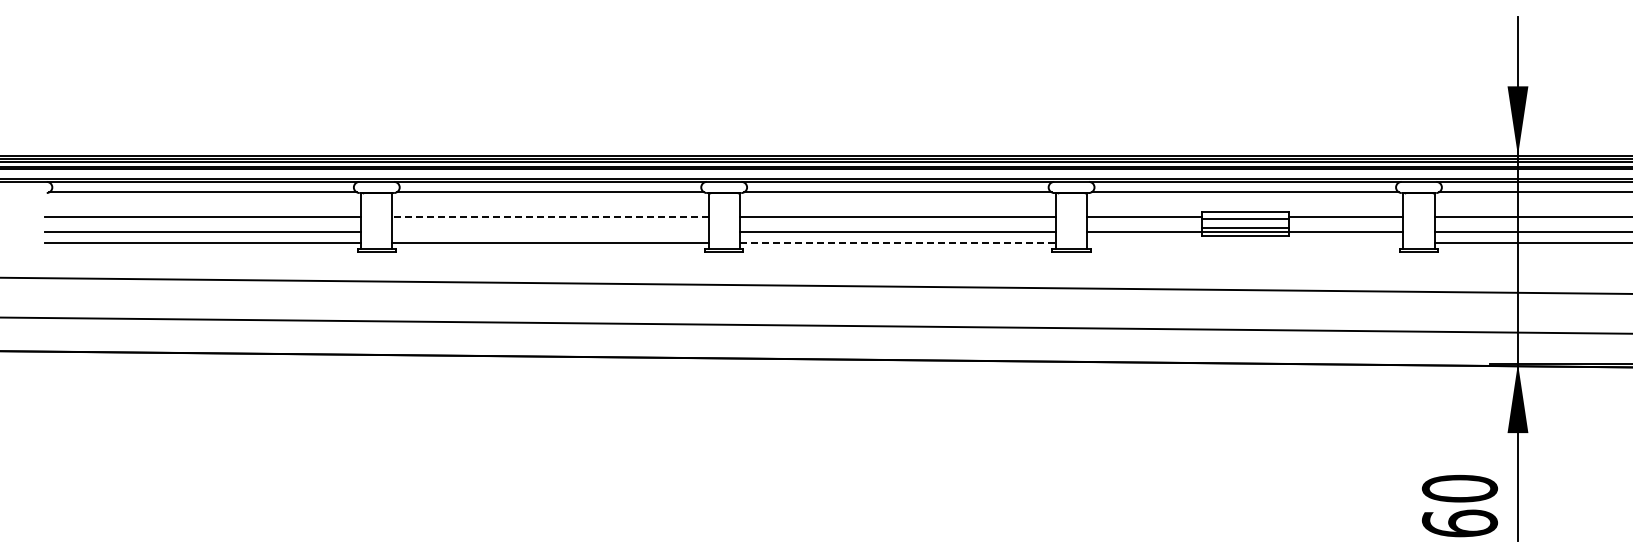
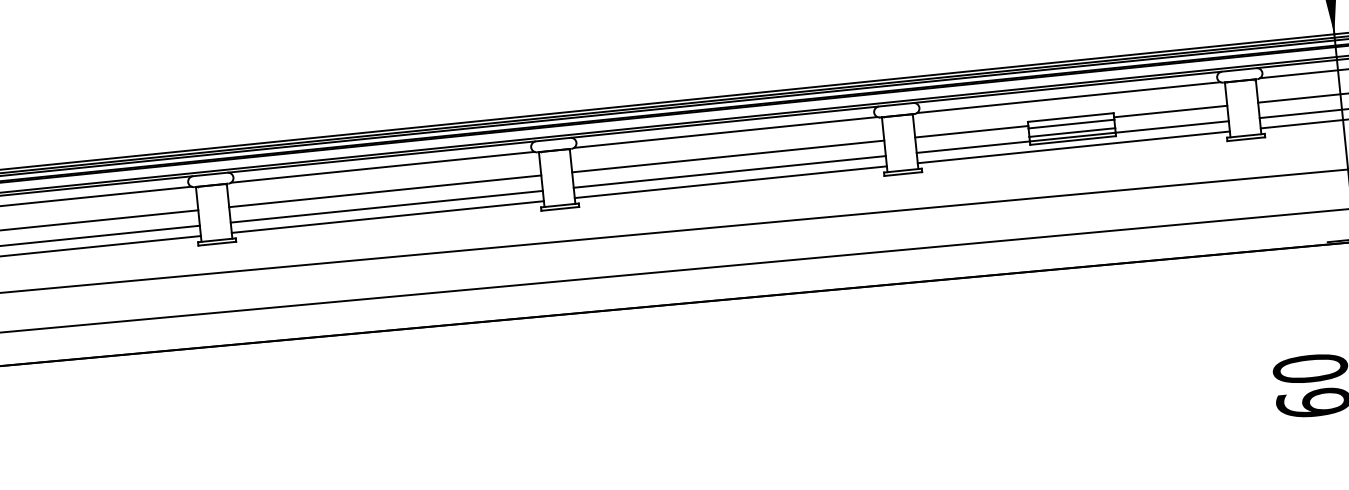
line: (549, 216) -> (384, 191), dashed -> solid
line: (550, 232) -> (386, 206), added
line: (898, 242) -> (731, 181), dashed -> solid
line: (1245, 242) -> (1074, 147), added

